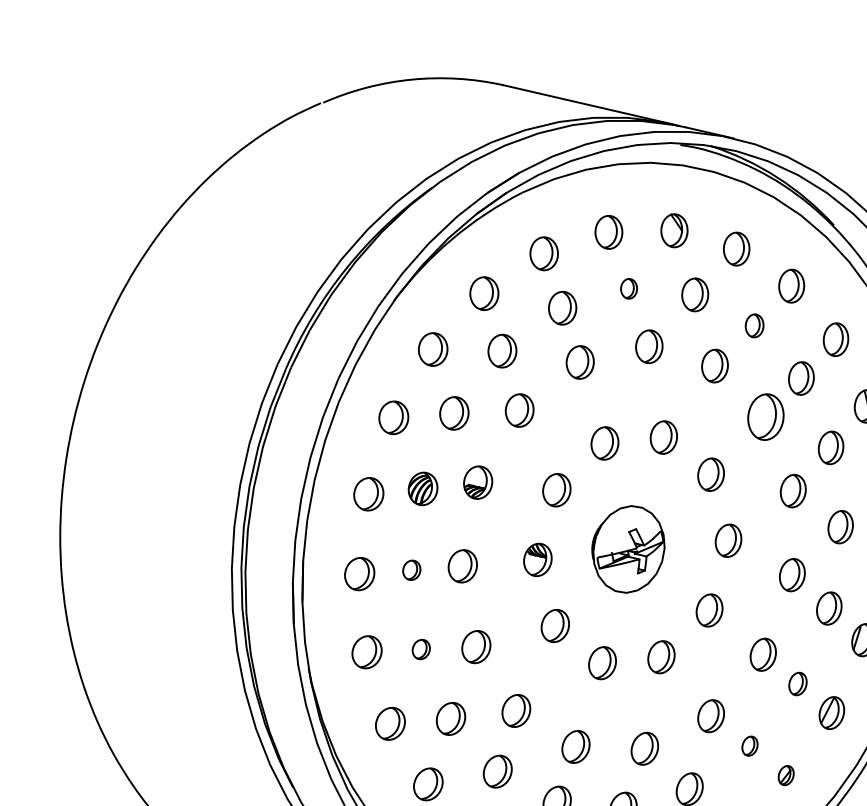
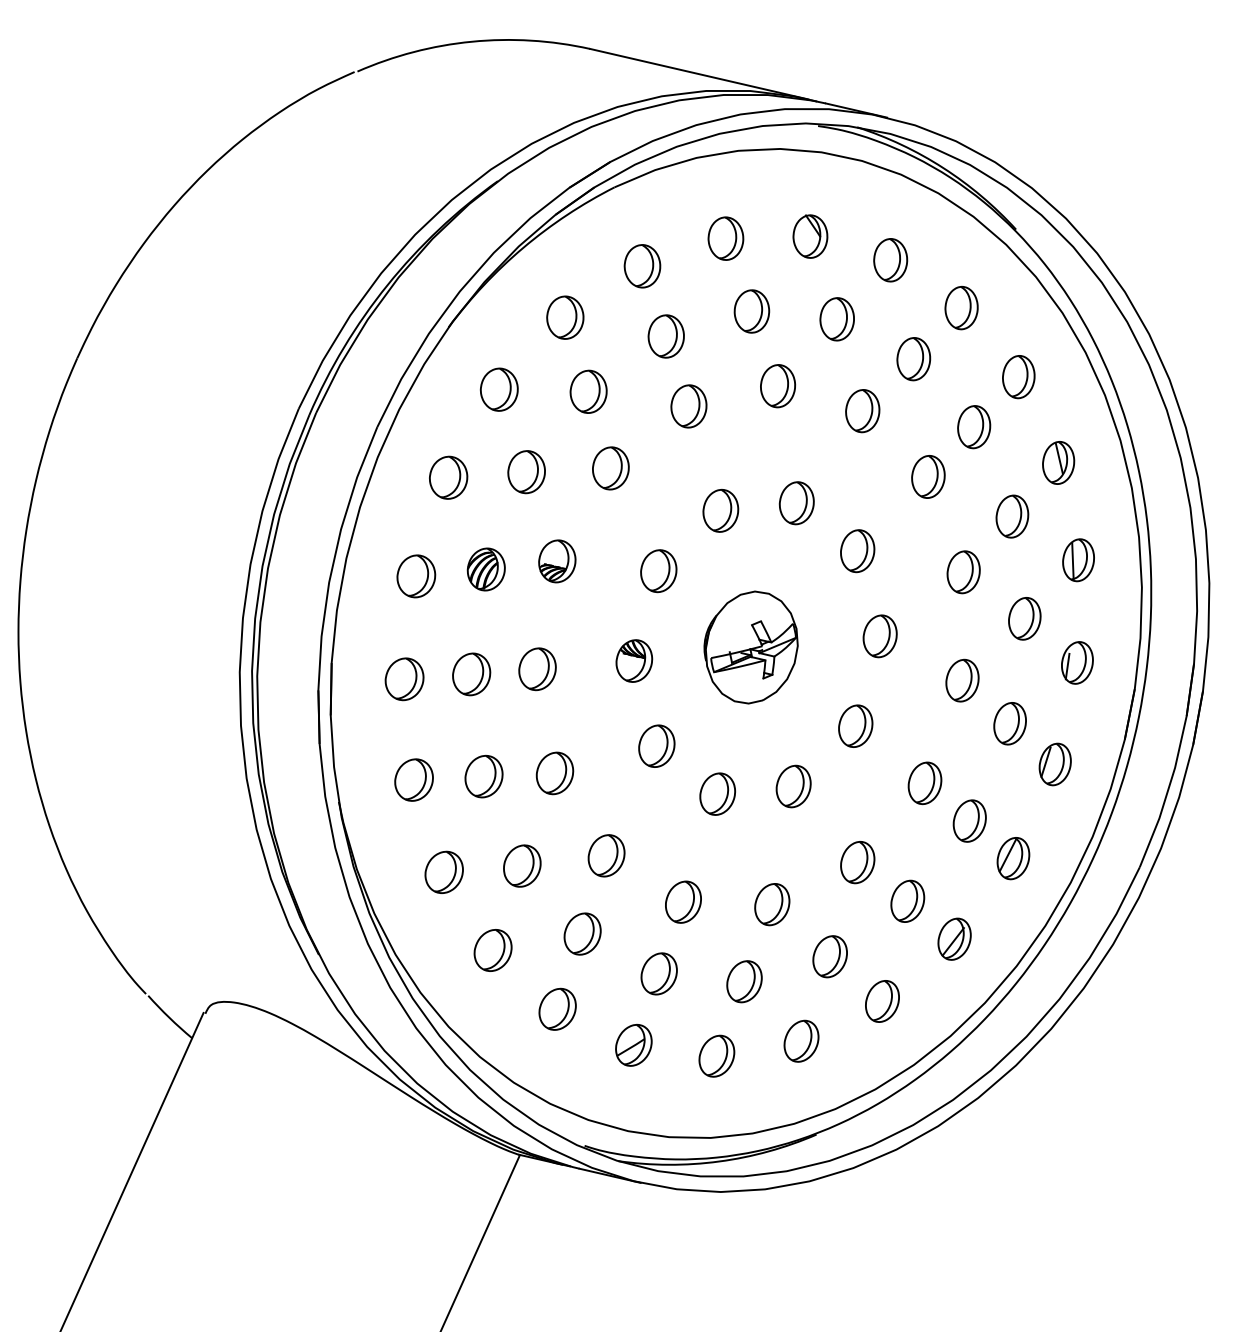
part: (628, 288) -> (751, 311), size x1.67
part: (754, 326) -> (913, 359), size x1.43
part: (765, 416) -> (928, 476), size x0.71
part: (411, 570) -> (471, 674), size x1.67
part: (420, 649) -> (483, 776), size x1.67
part: (797, 683) -> (969, 820), size x1.43
part: (749, 745) -> (907, 900), size x1.67
part: (786, 775) -> (954, 938), size x1.67

